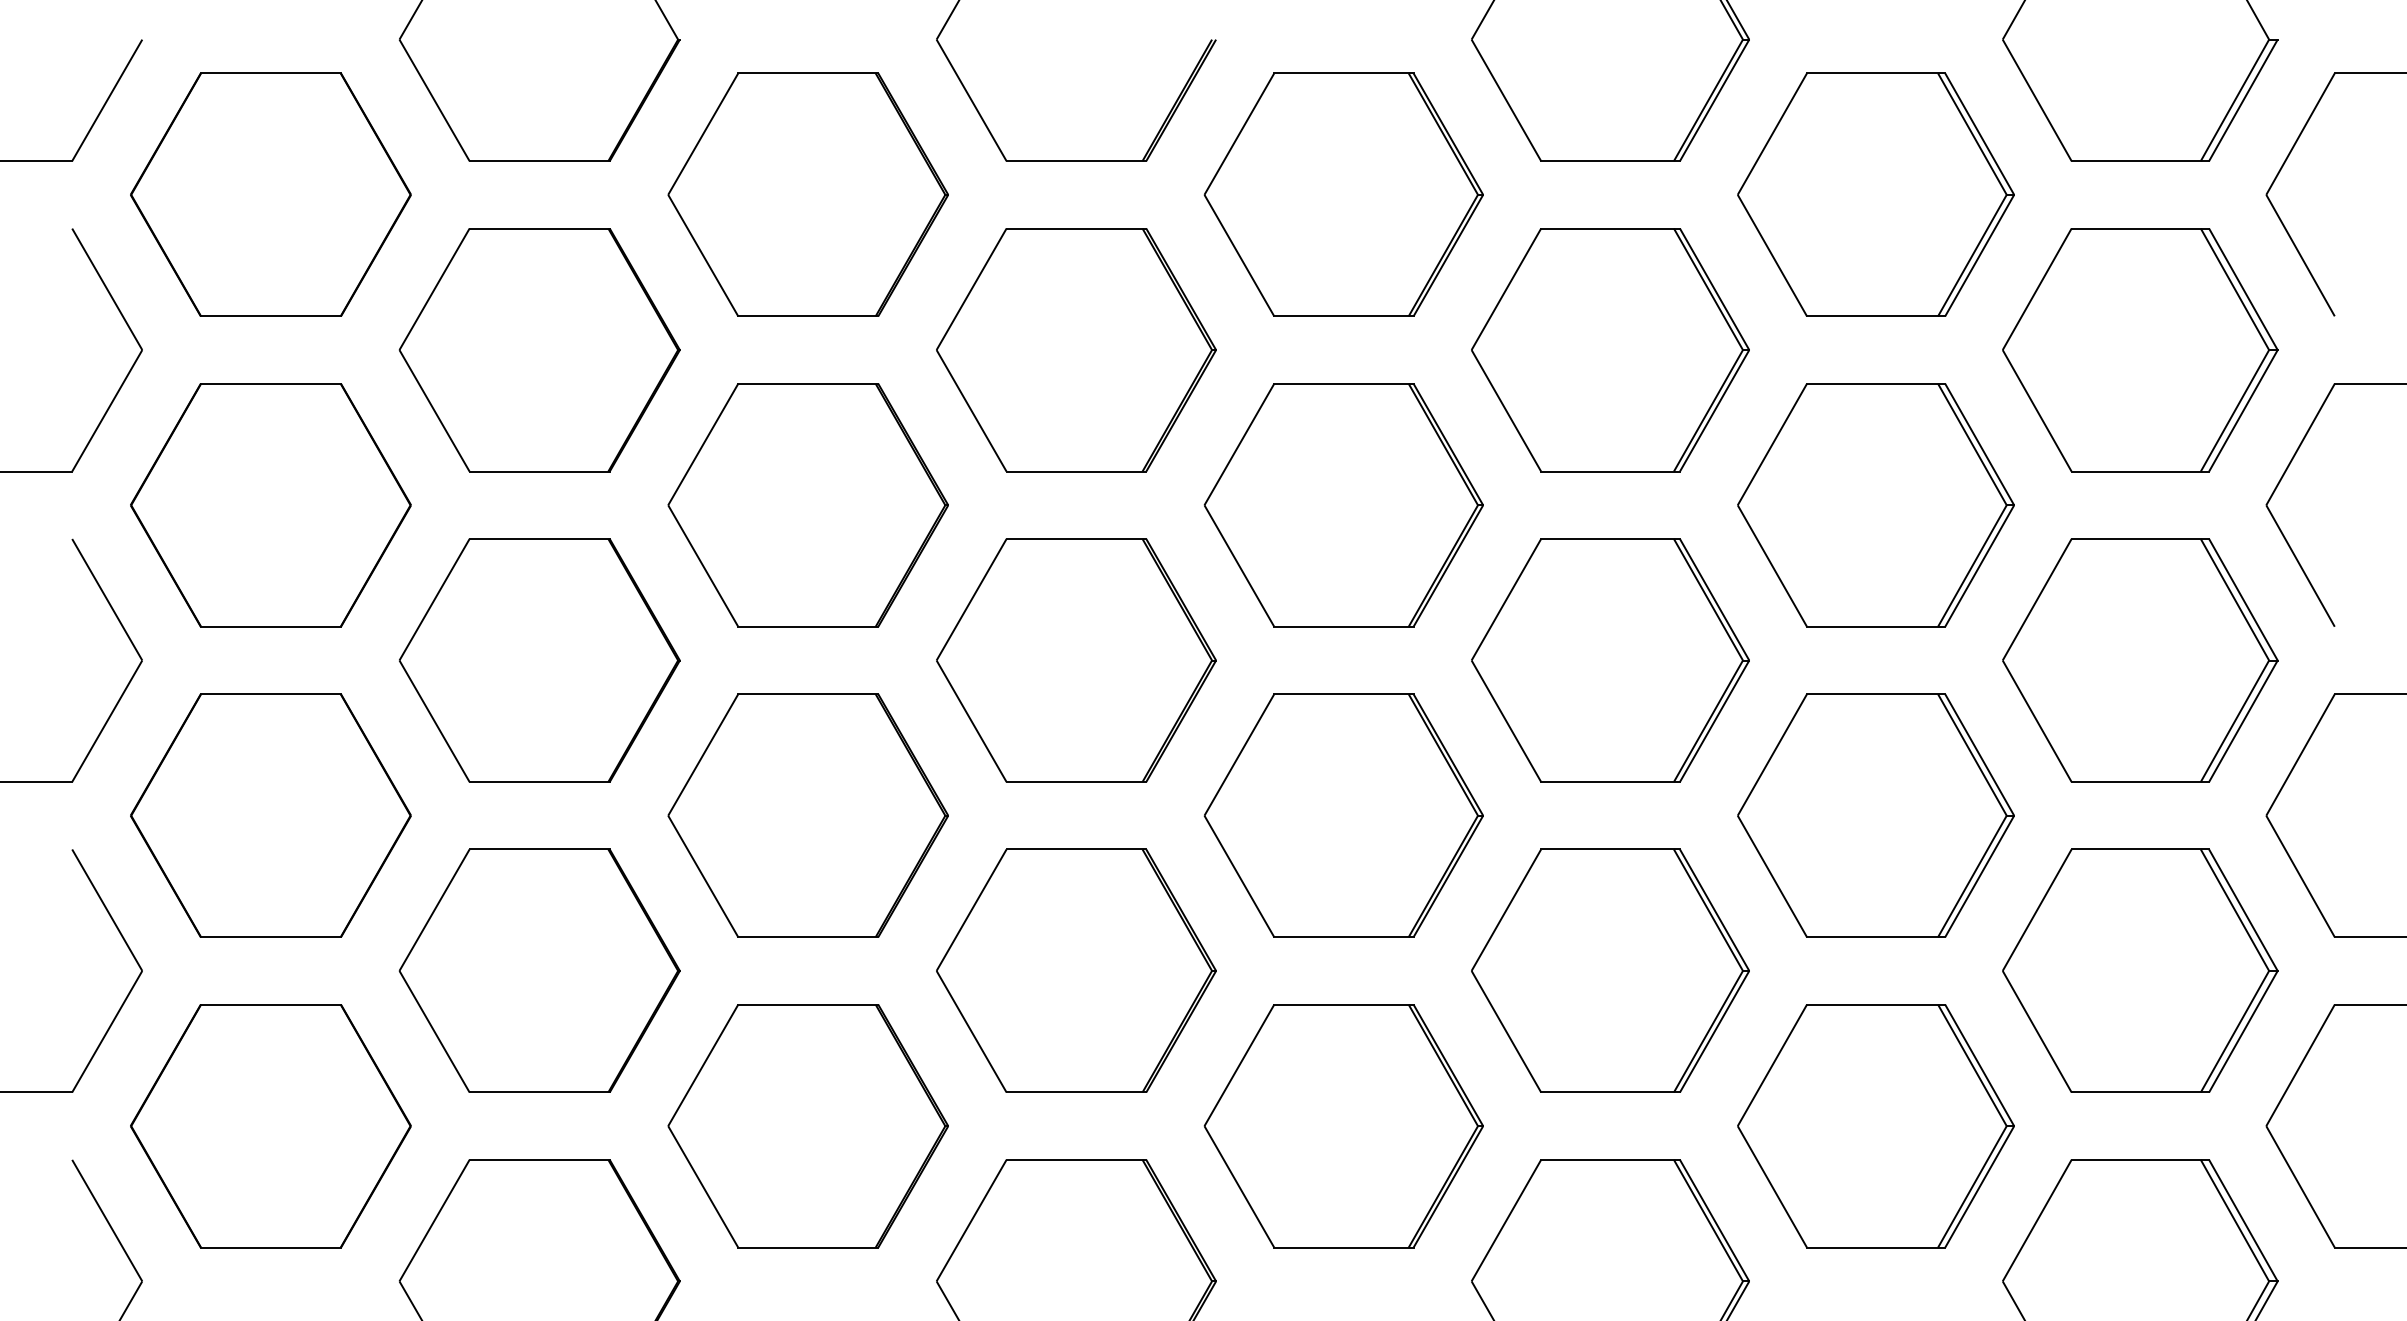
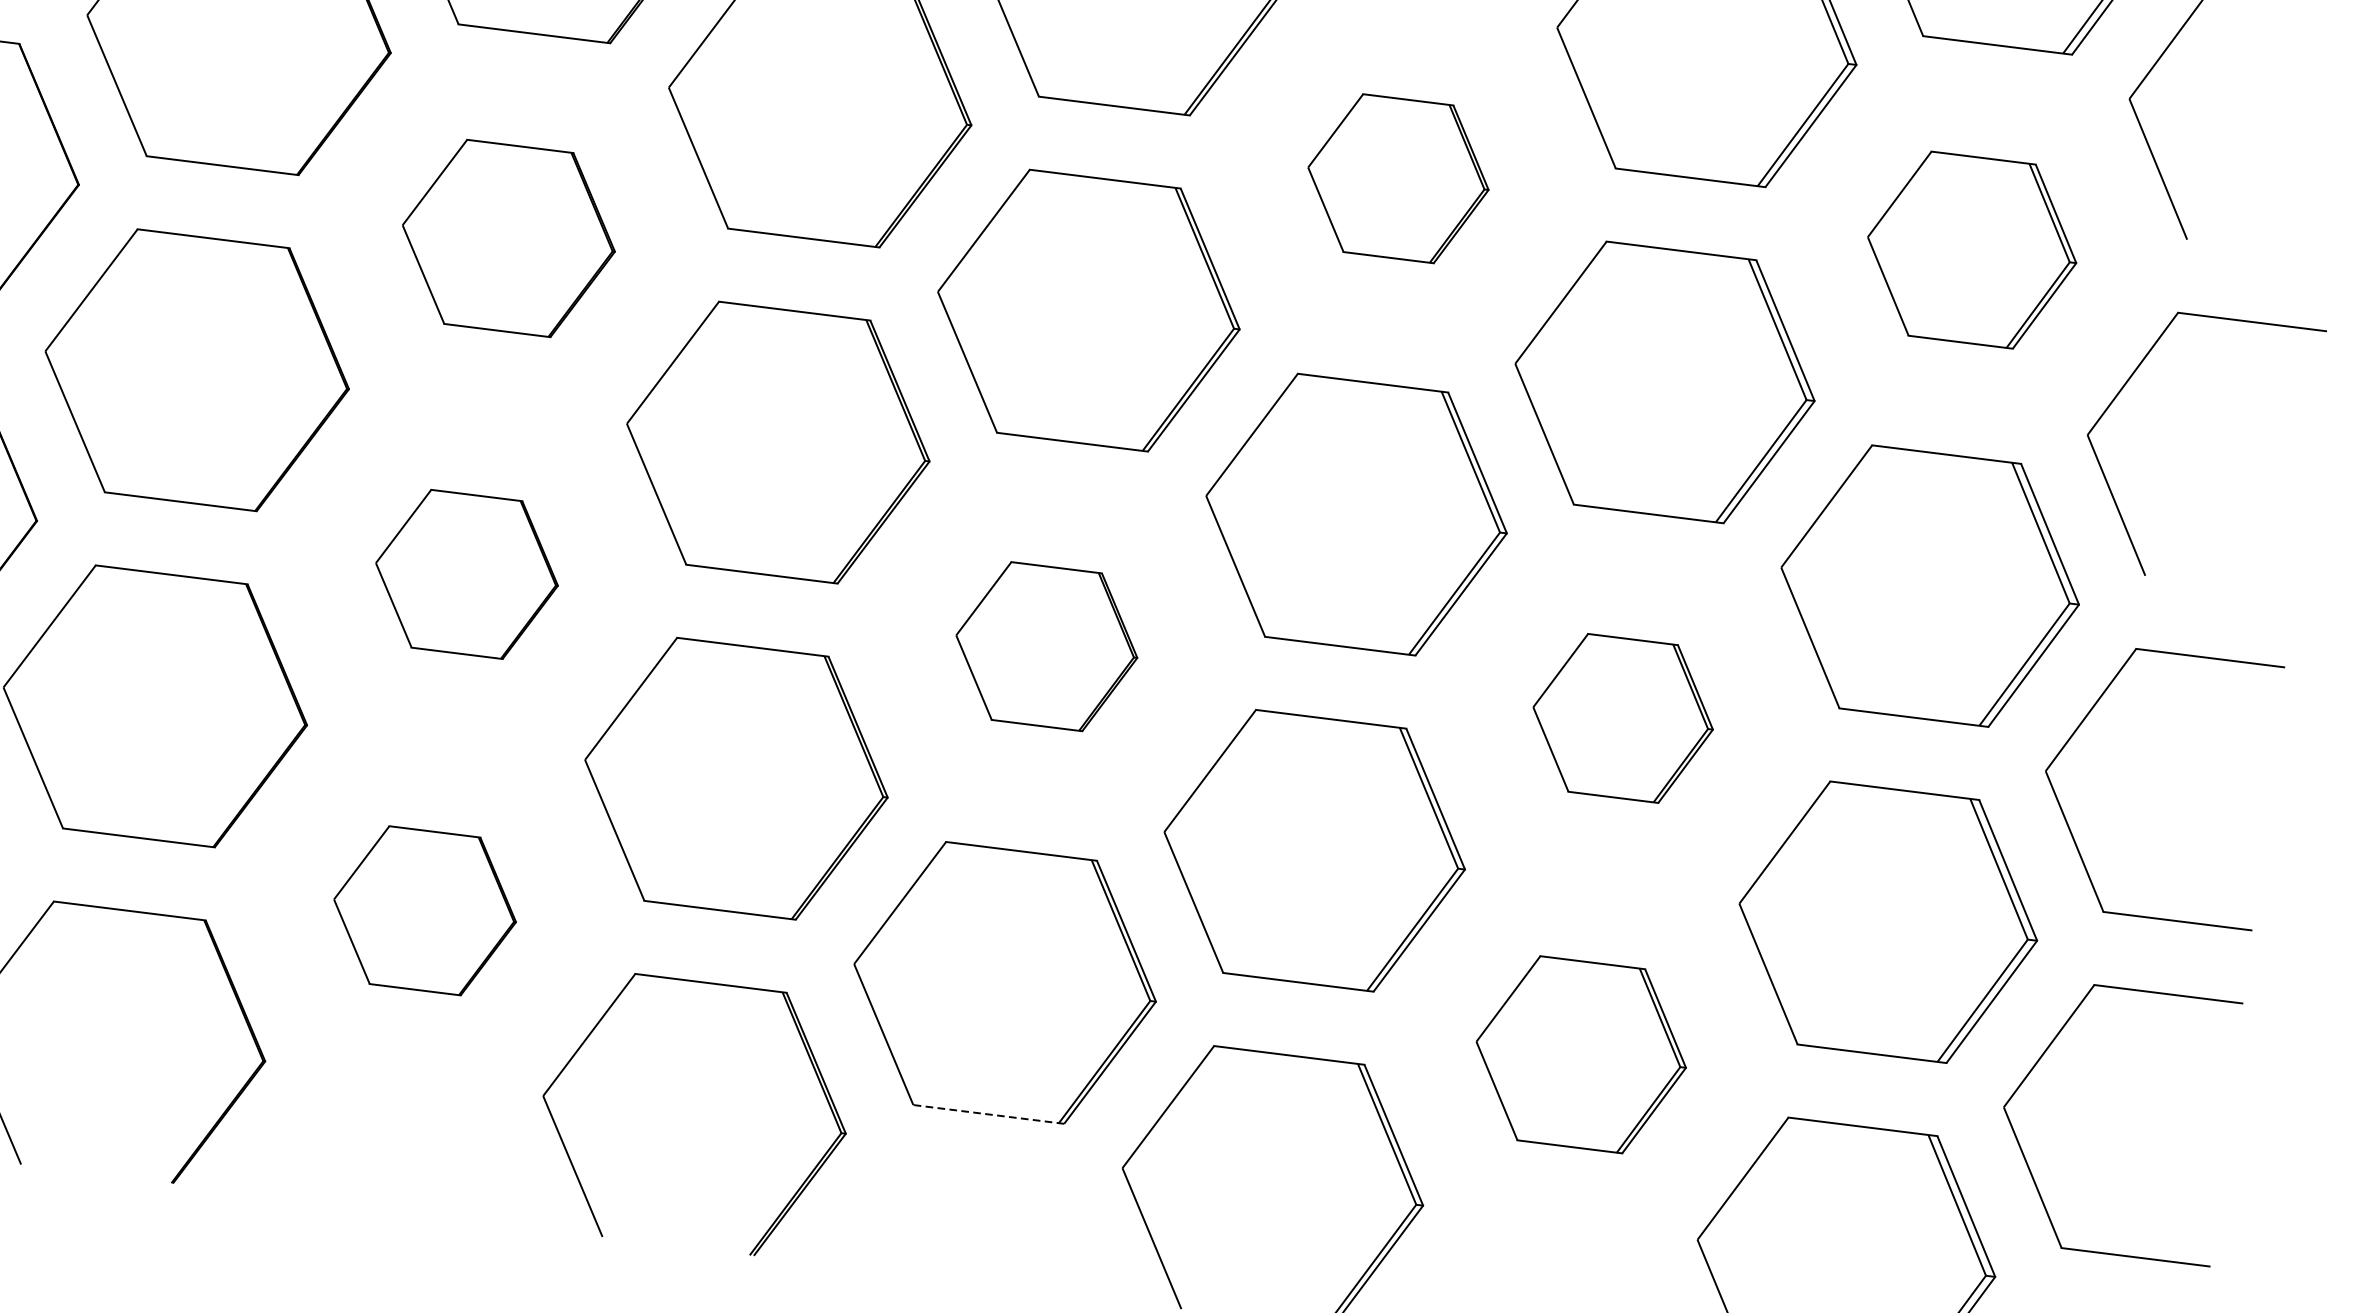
part: (1610, 350) -> (1398, 179), size x0.6
part: (2140, 350) -> (1972, 250), size x0.7
part: (807, 505) -> (508, 238), size x0.7
part: (807, 815) -> (466, 574), size x0.6
part: (1343, 815) -> (1046, 646), size x0.6
part: (1875, 815) -> (1622, 718), size x0.6
part: (807, 1126) -> (424, 910), size x0.6
part: (1875, 1126) -> (1580, 1054), size x0.7
line: (1343, 1247) -> (988, 1114), solid -> dashed

